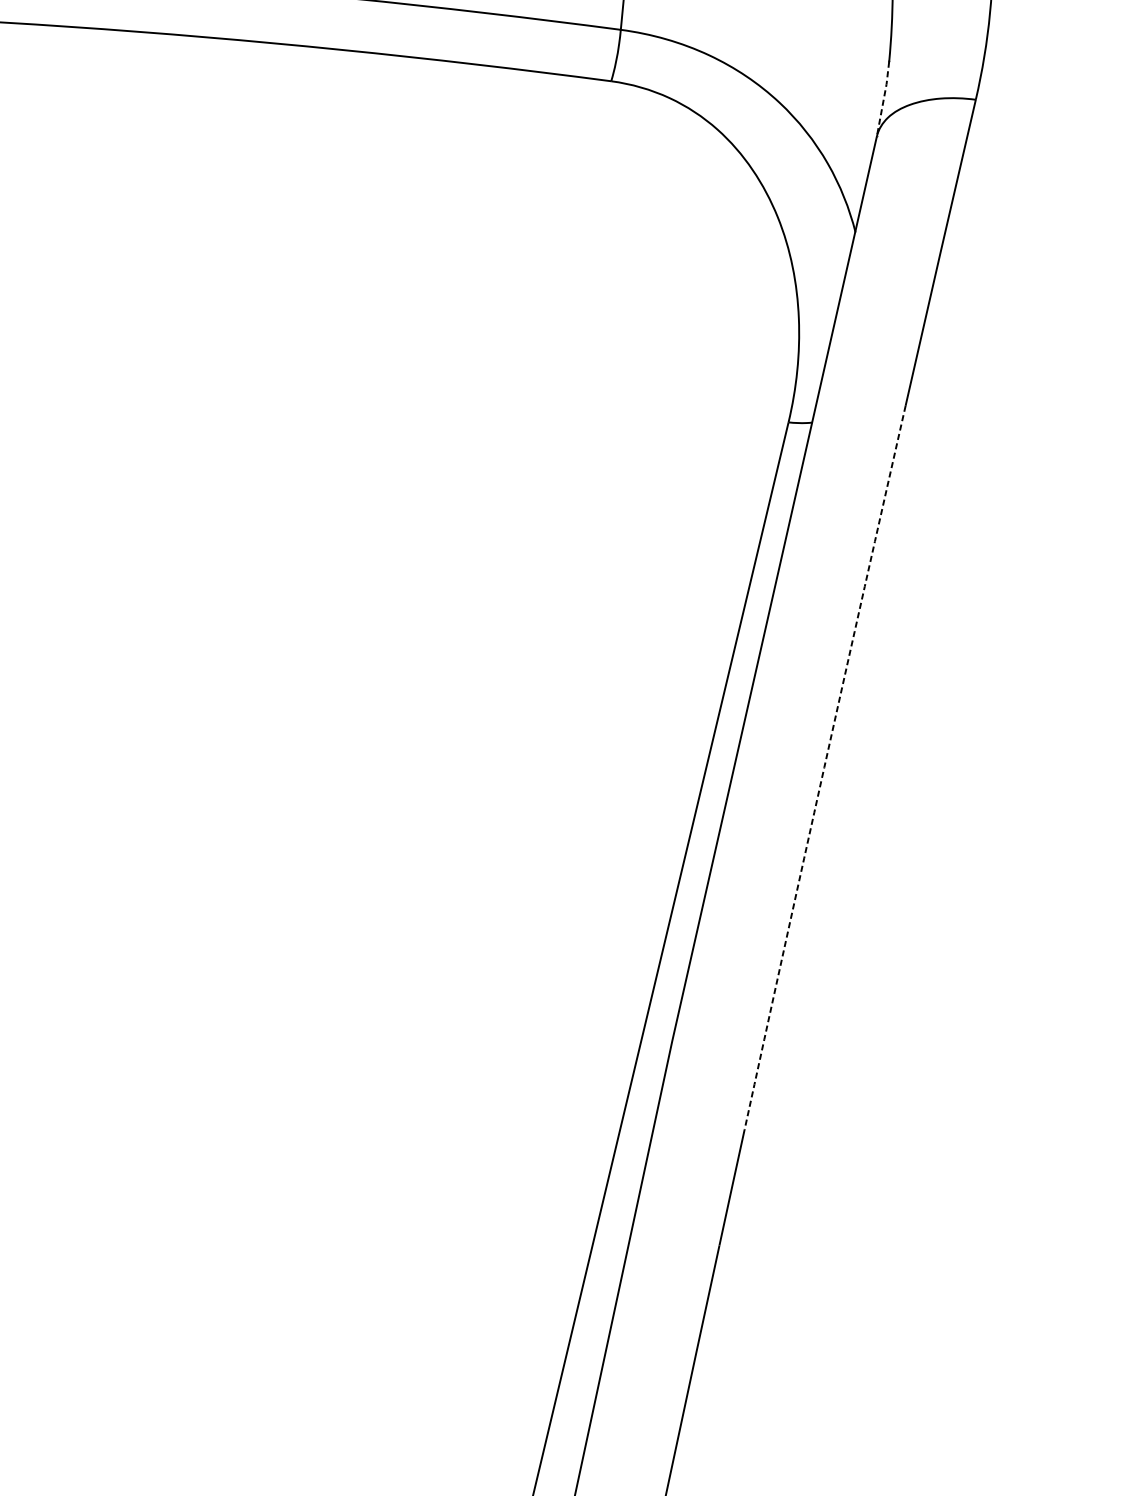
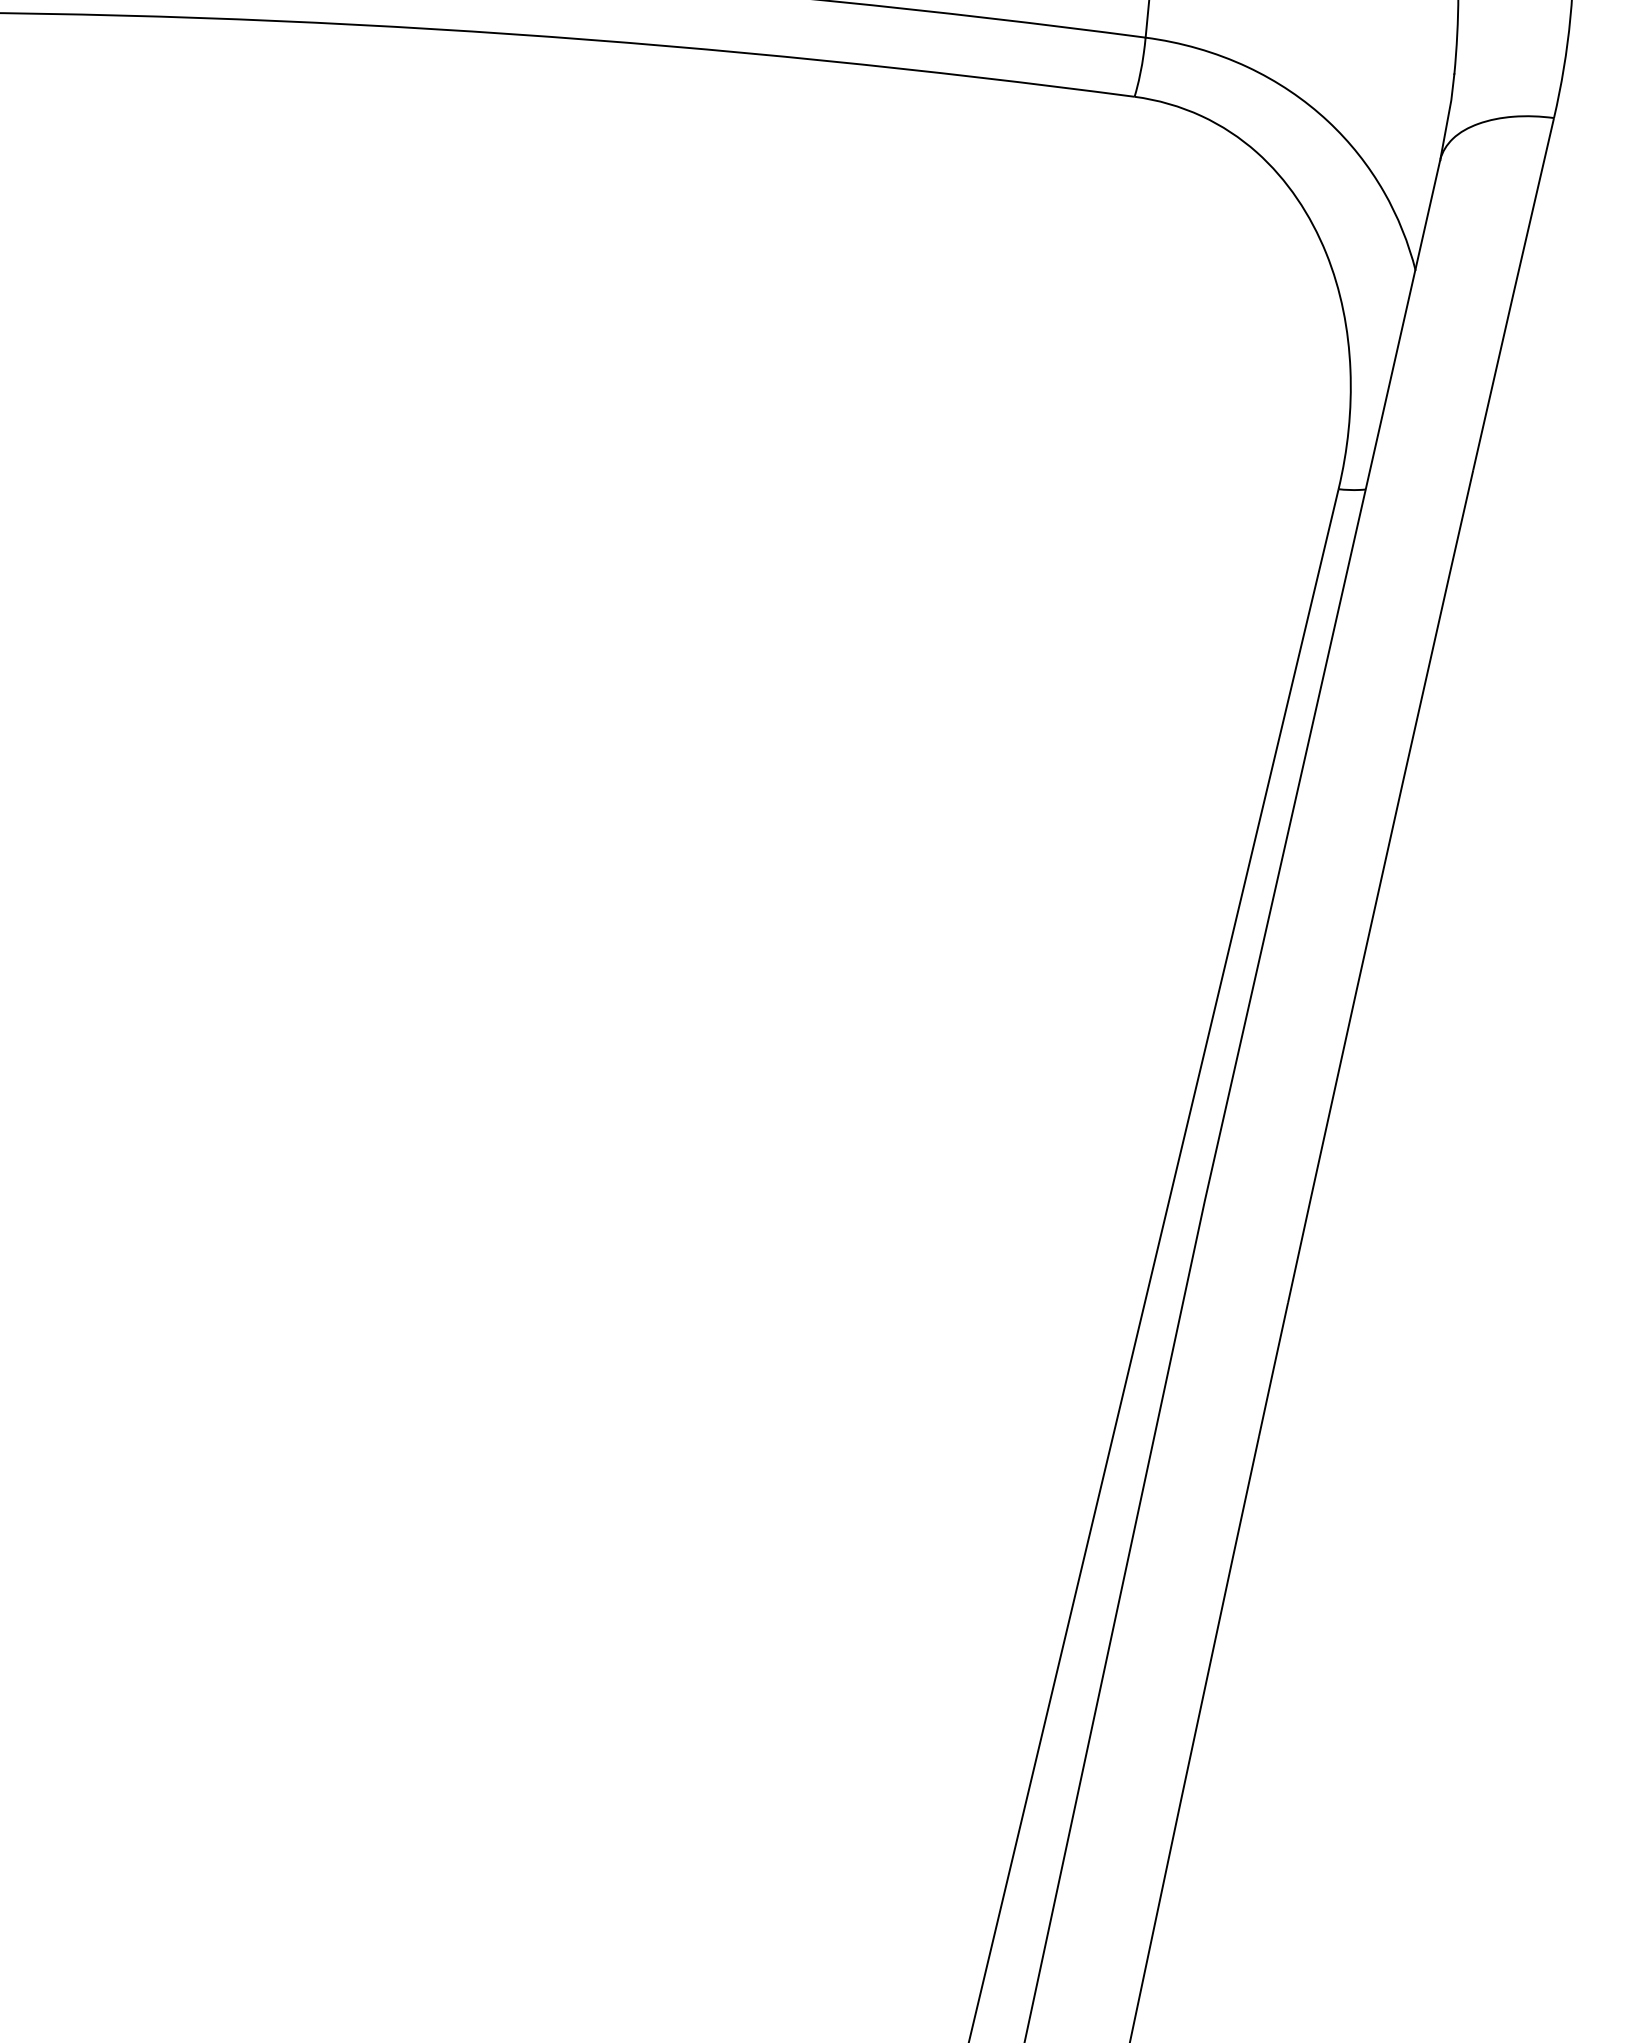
line: (884, 98) -> (1448, 116), dashed -> solid
arc: (824, 767) -> (1379, 886), dashed -> solid

